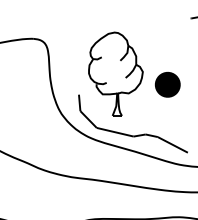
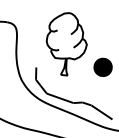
part: (115, 73) -> (66, 43), moved

